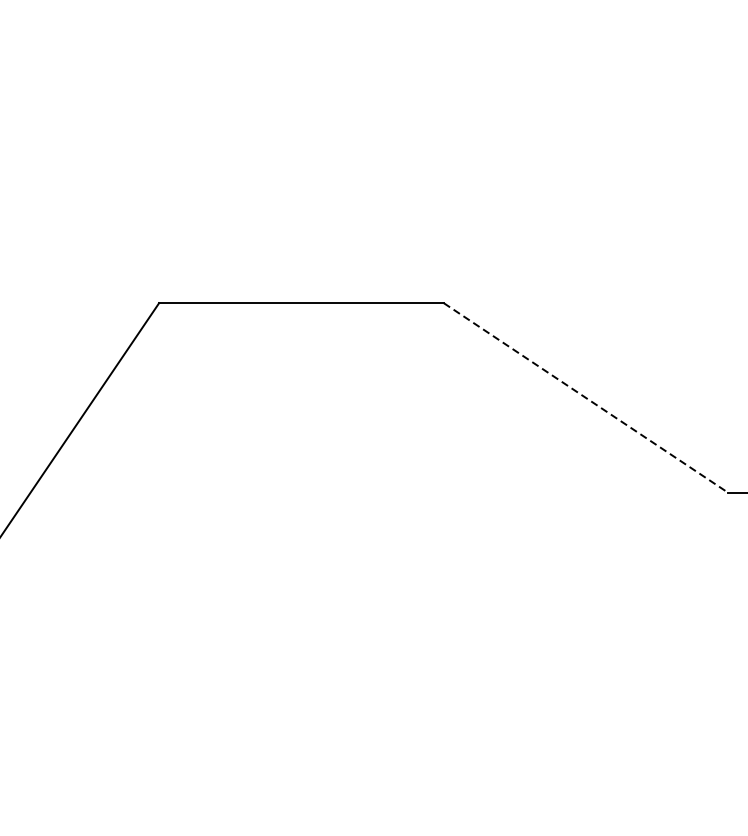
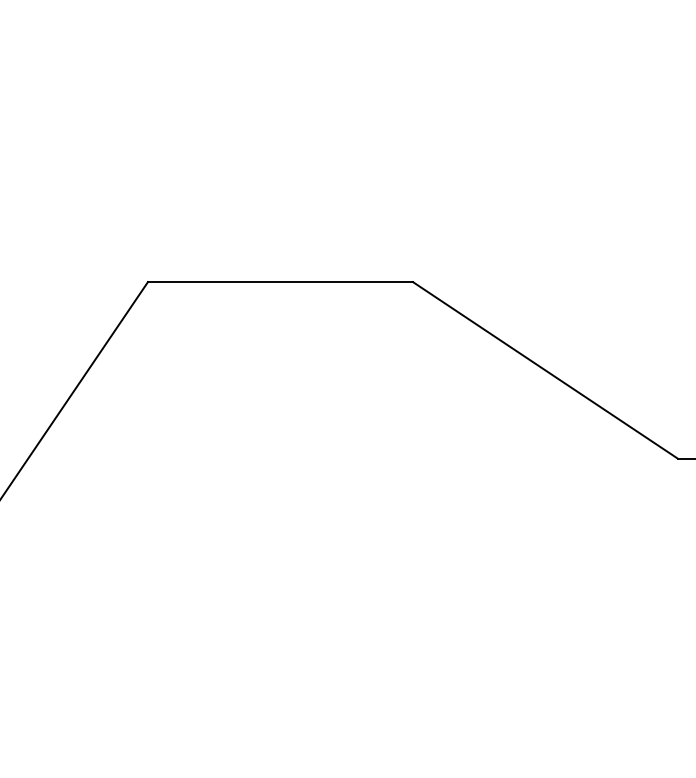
line: (586, 398) -> (545, 370), dashed -> solid

